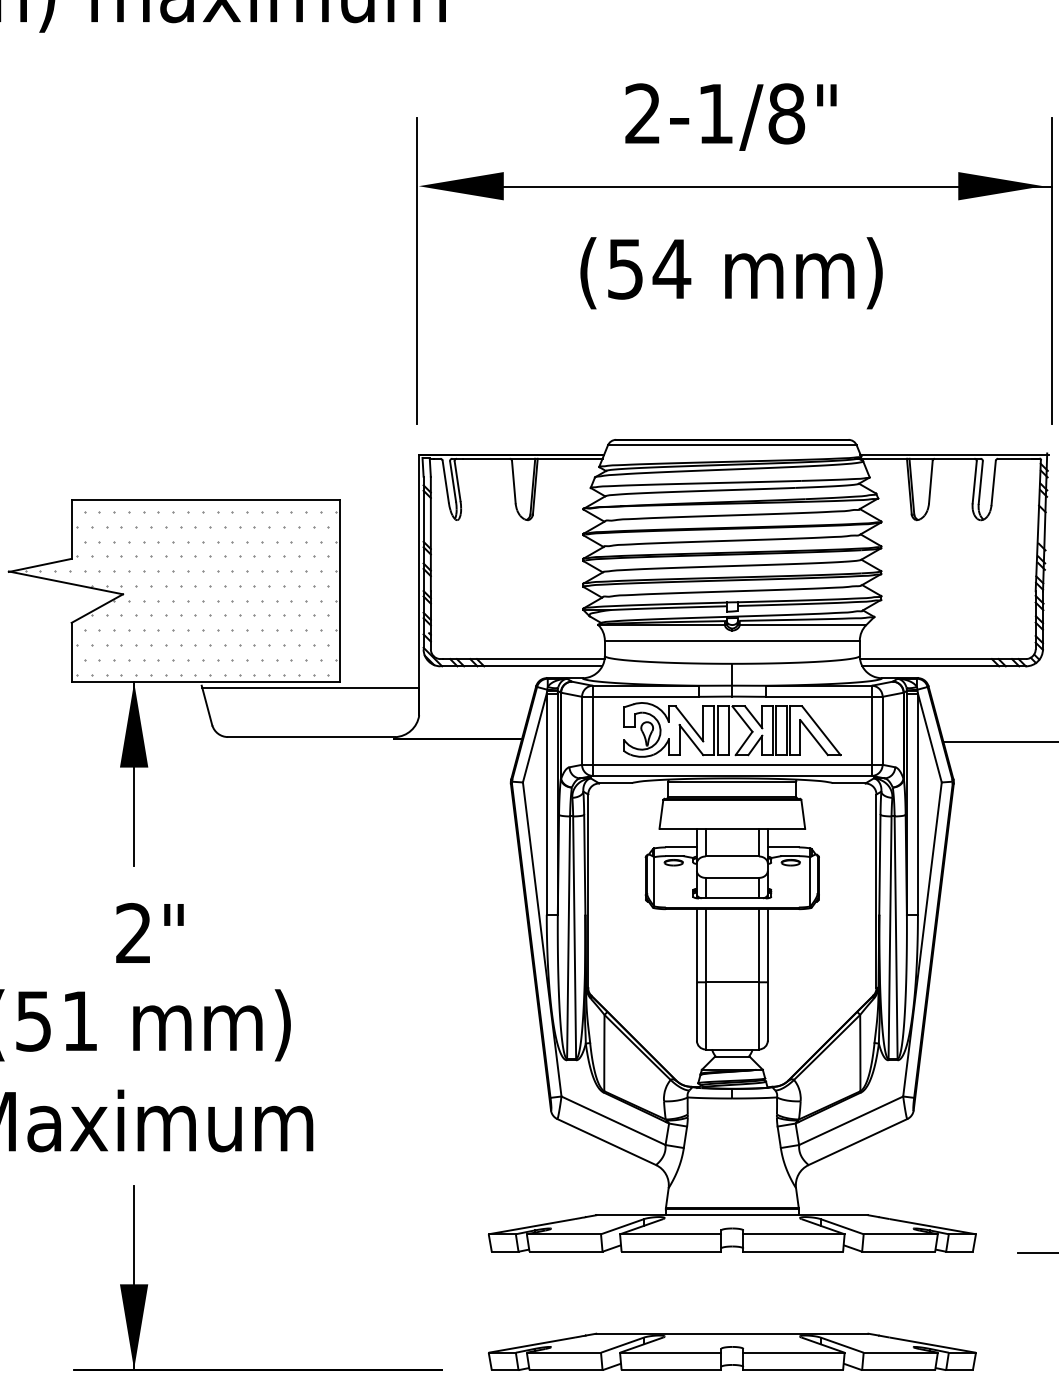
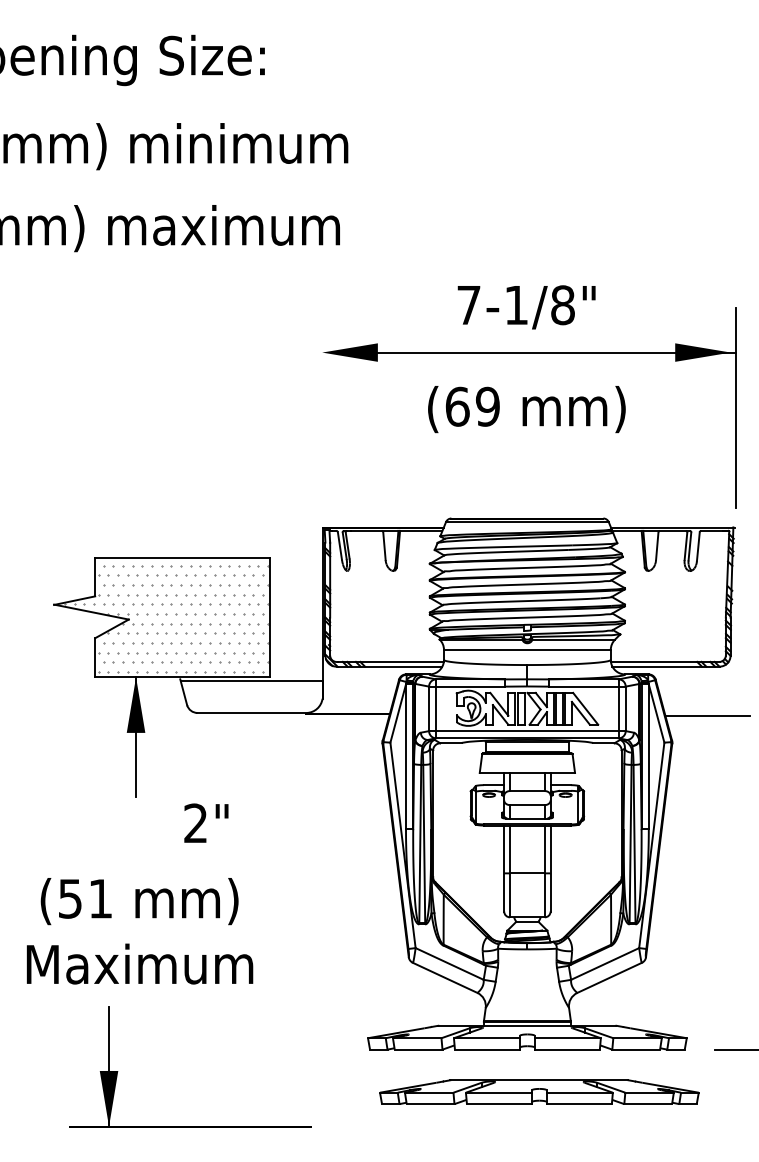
text: (642, 112) -> (468, 304), 2-1/8" -> 7-1/8"
text: (648, 268) -> (472, 406), (54 -> (69
line: (417, 270) -> (321, 407), removed
text: (150, 932) -> (206, 822), moved
part: (732, 1350) -> (539, 1091), moved
part: (258, 1369) -> (190, 1126), moved

